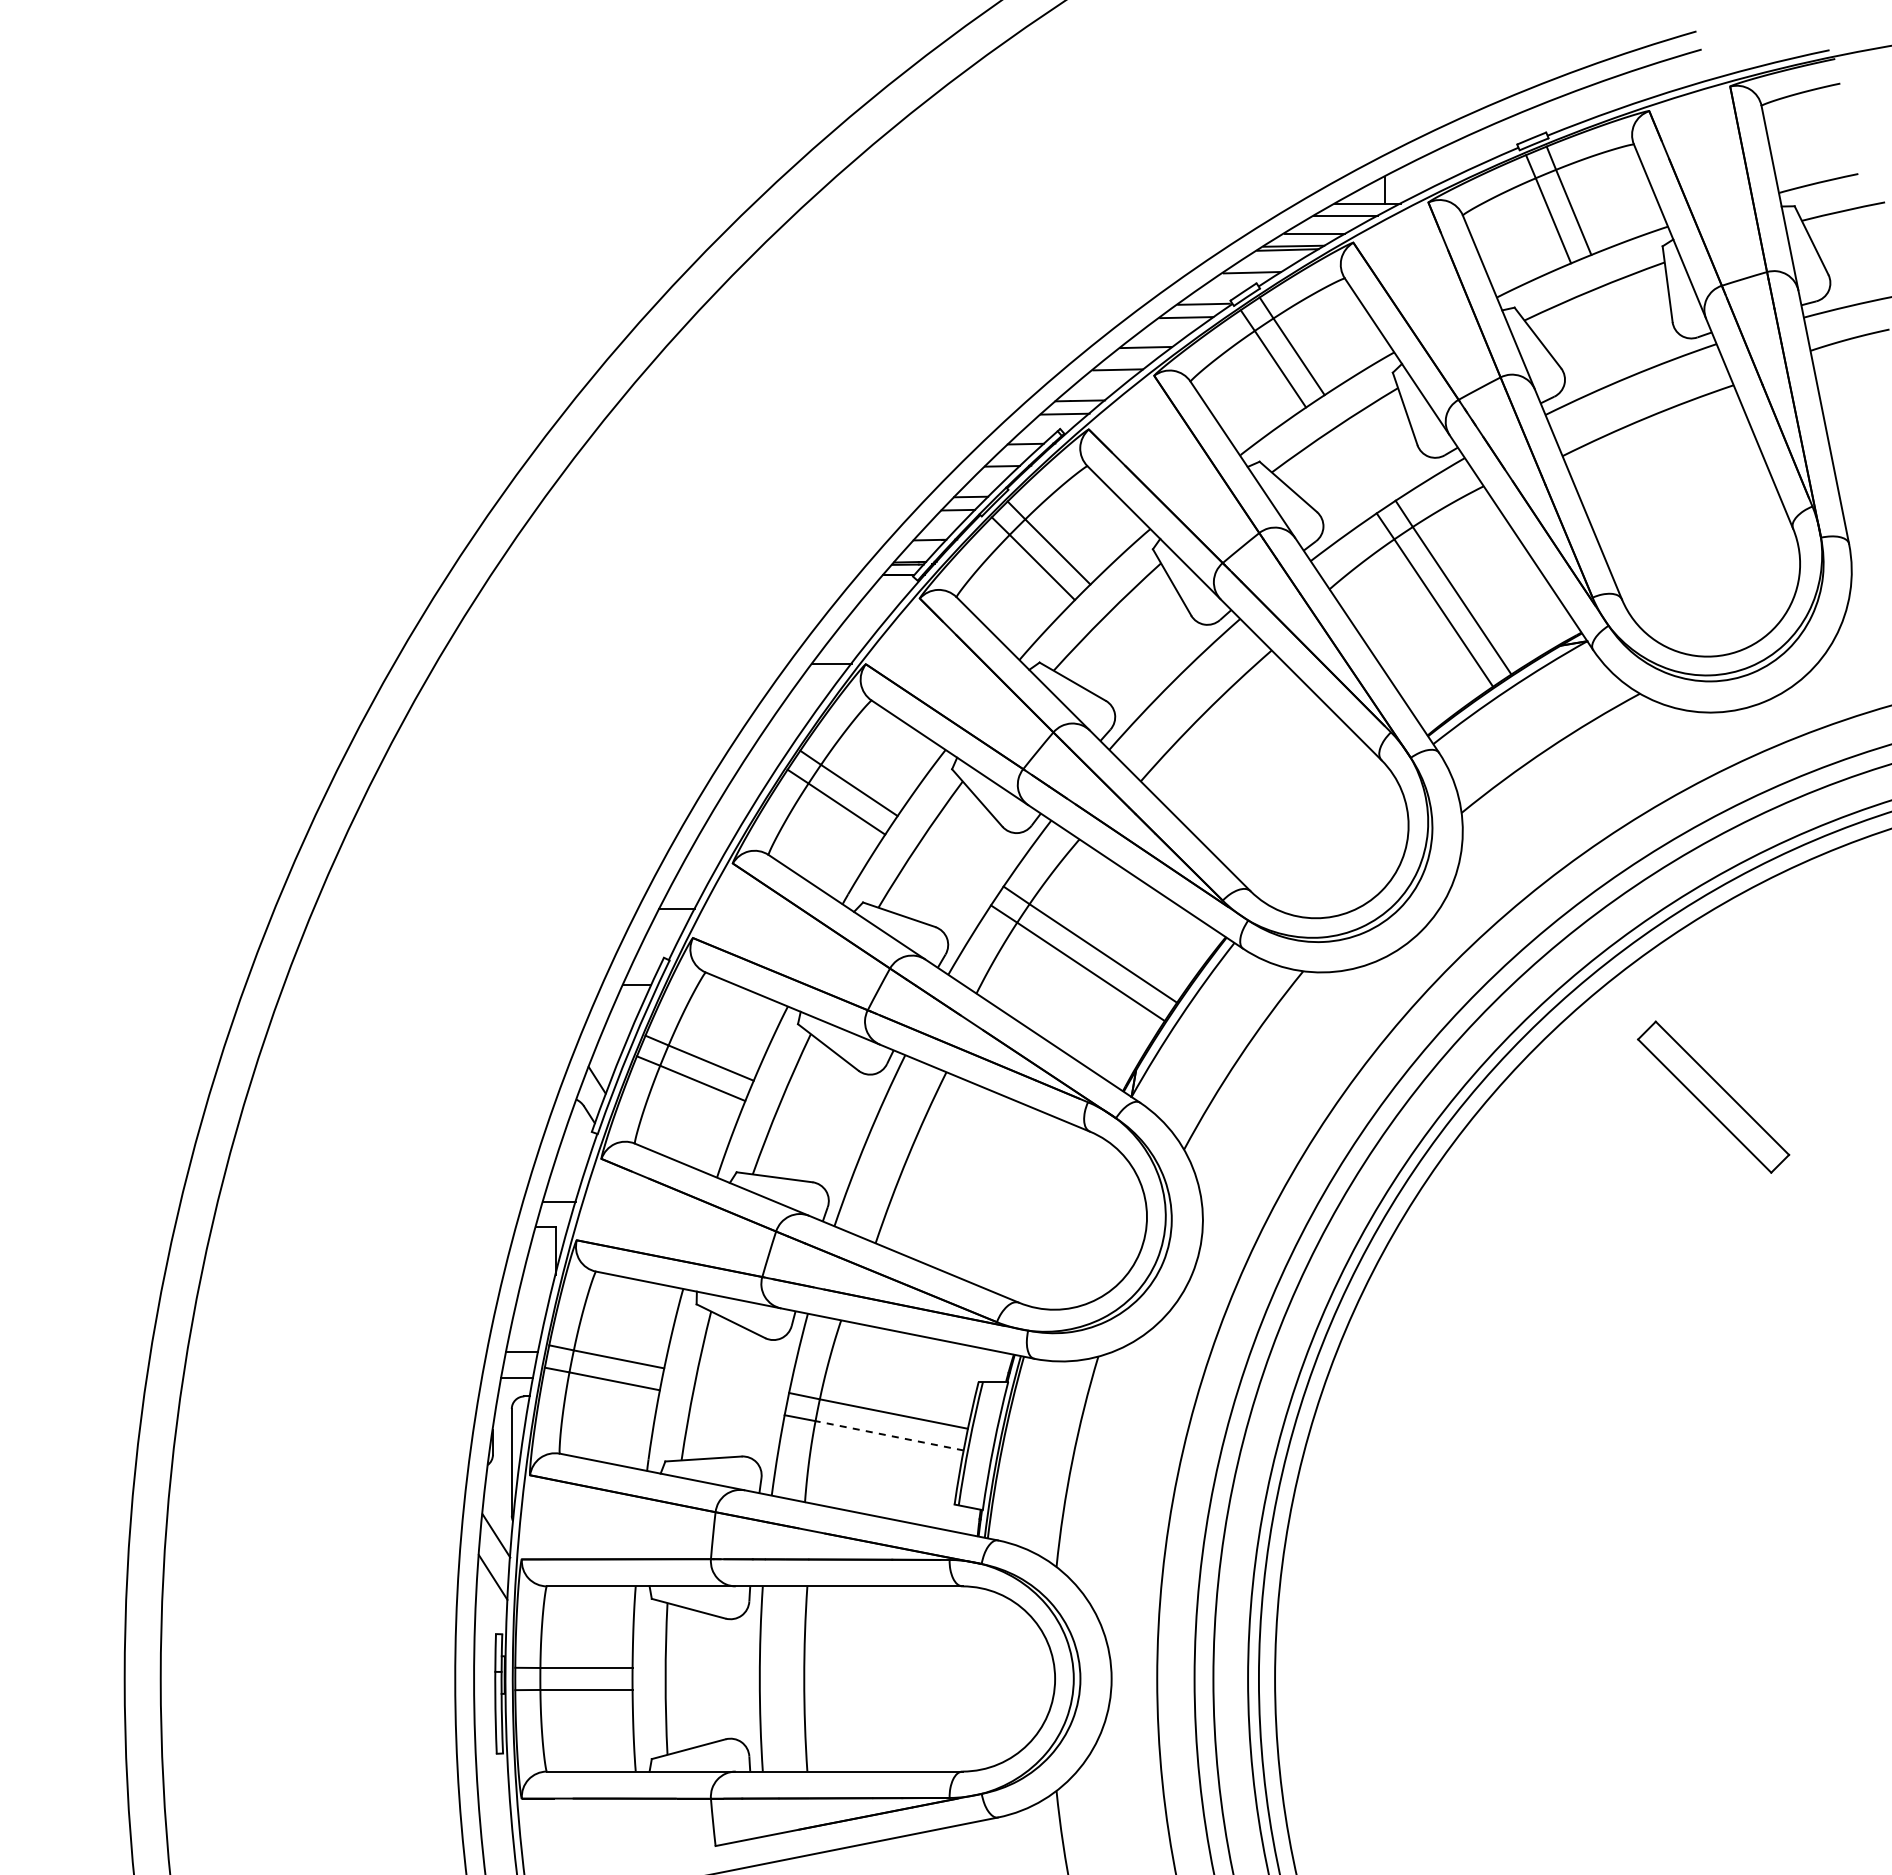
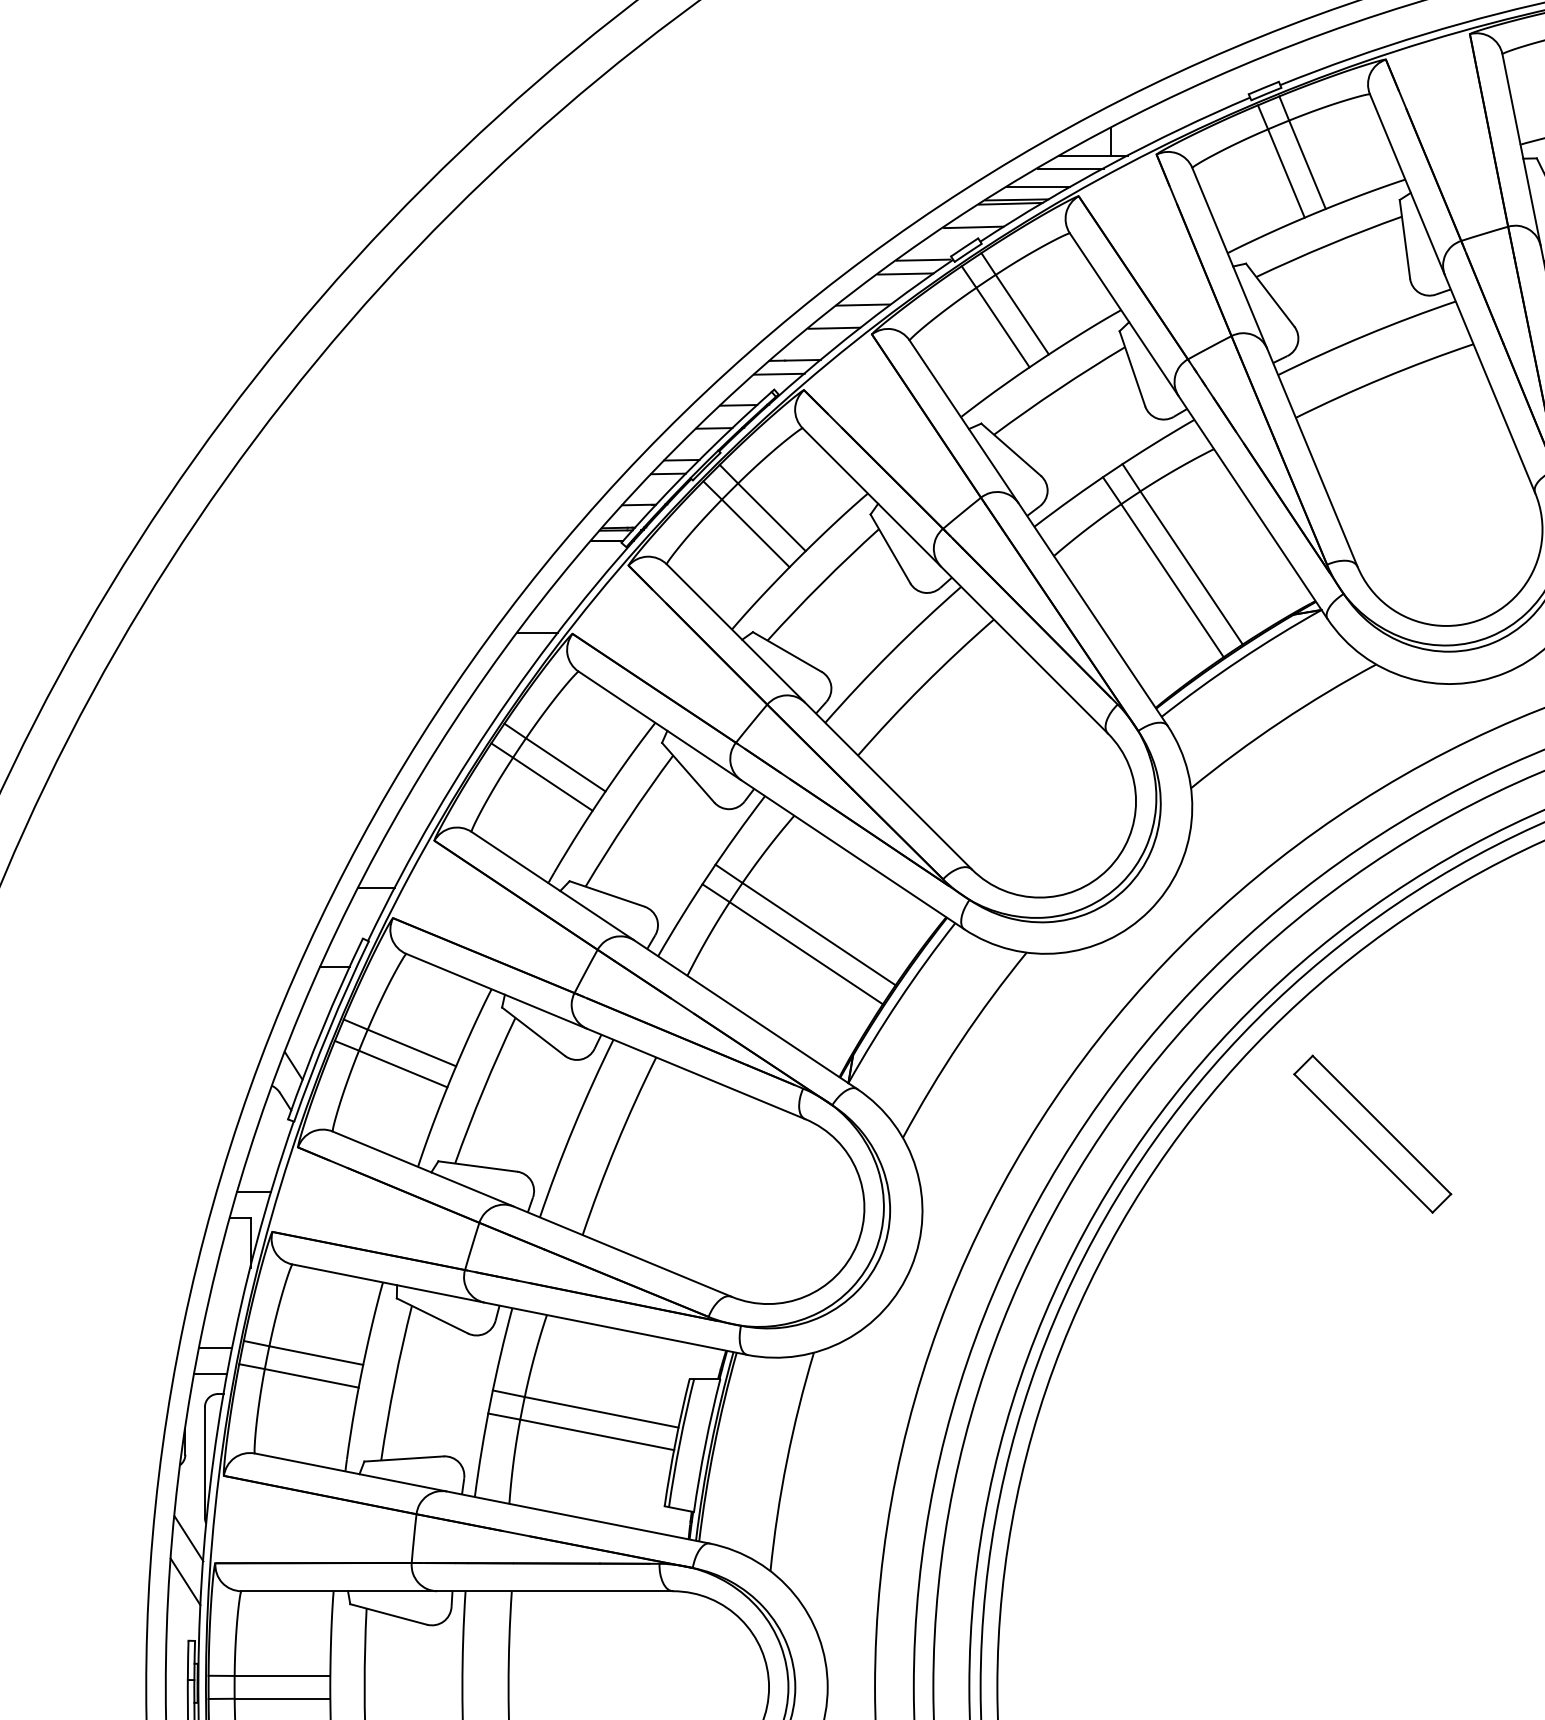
part: (1713, 1096) -> (1372, 1133), moved
line: (889, 1435) -> (597, 1434), dashed -> solid

